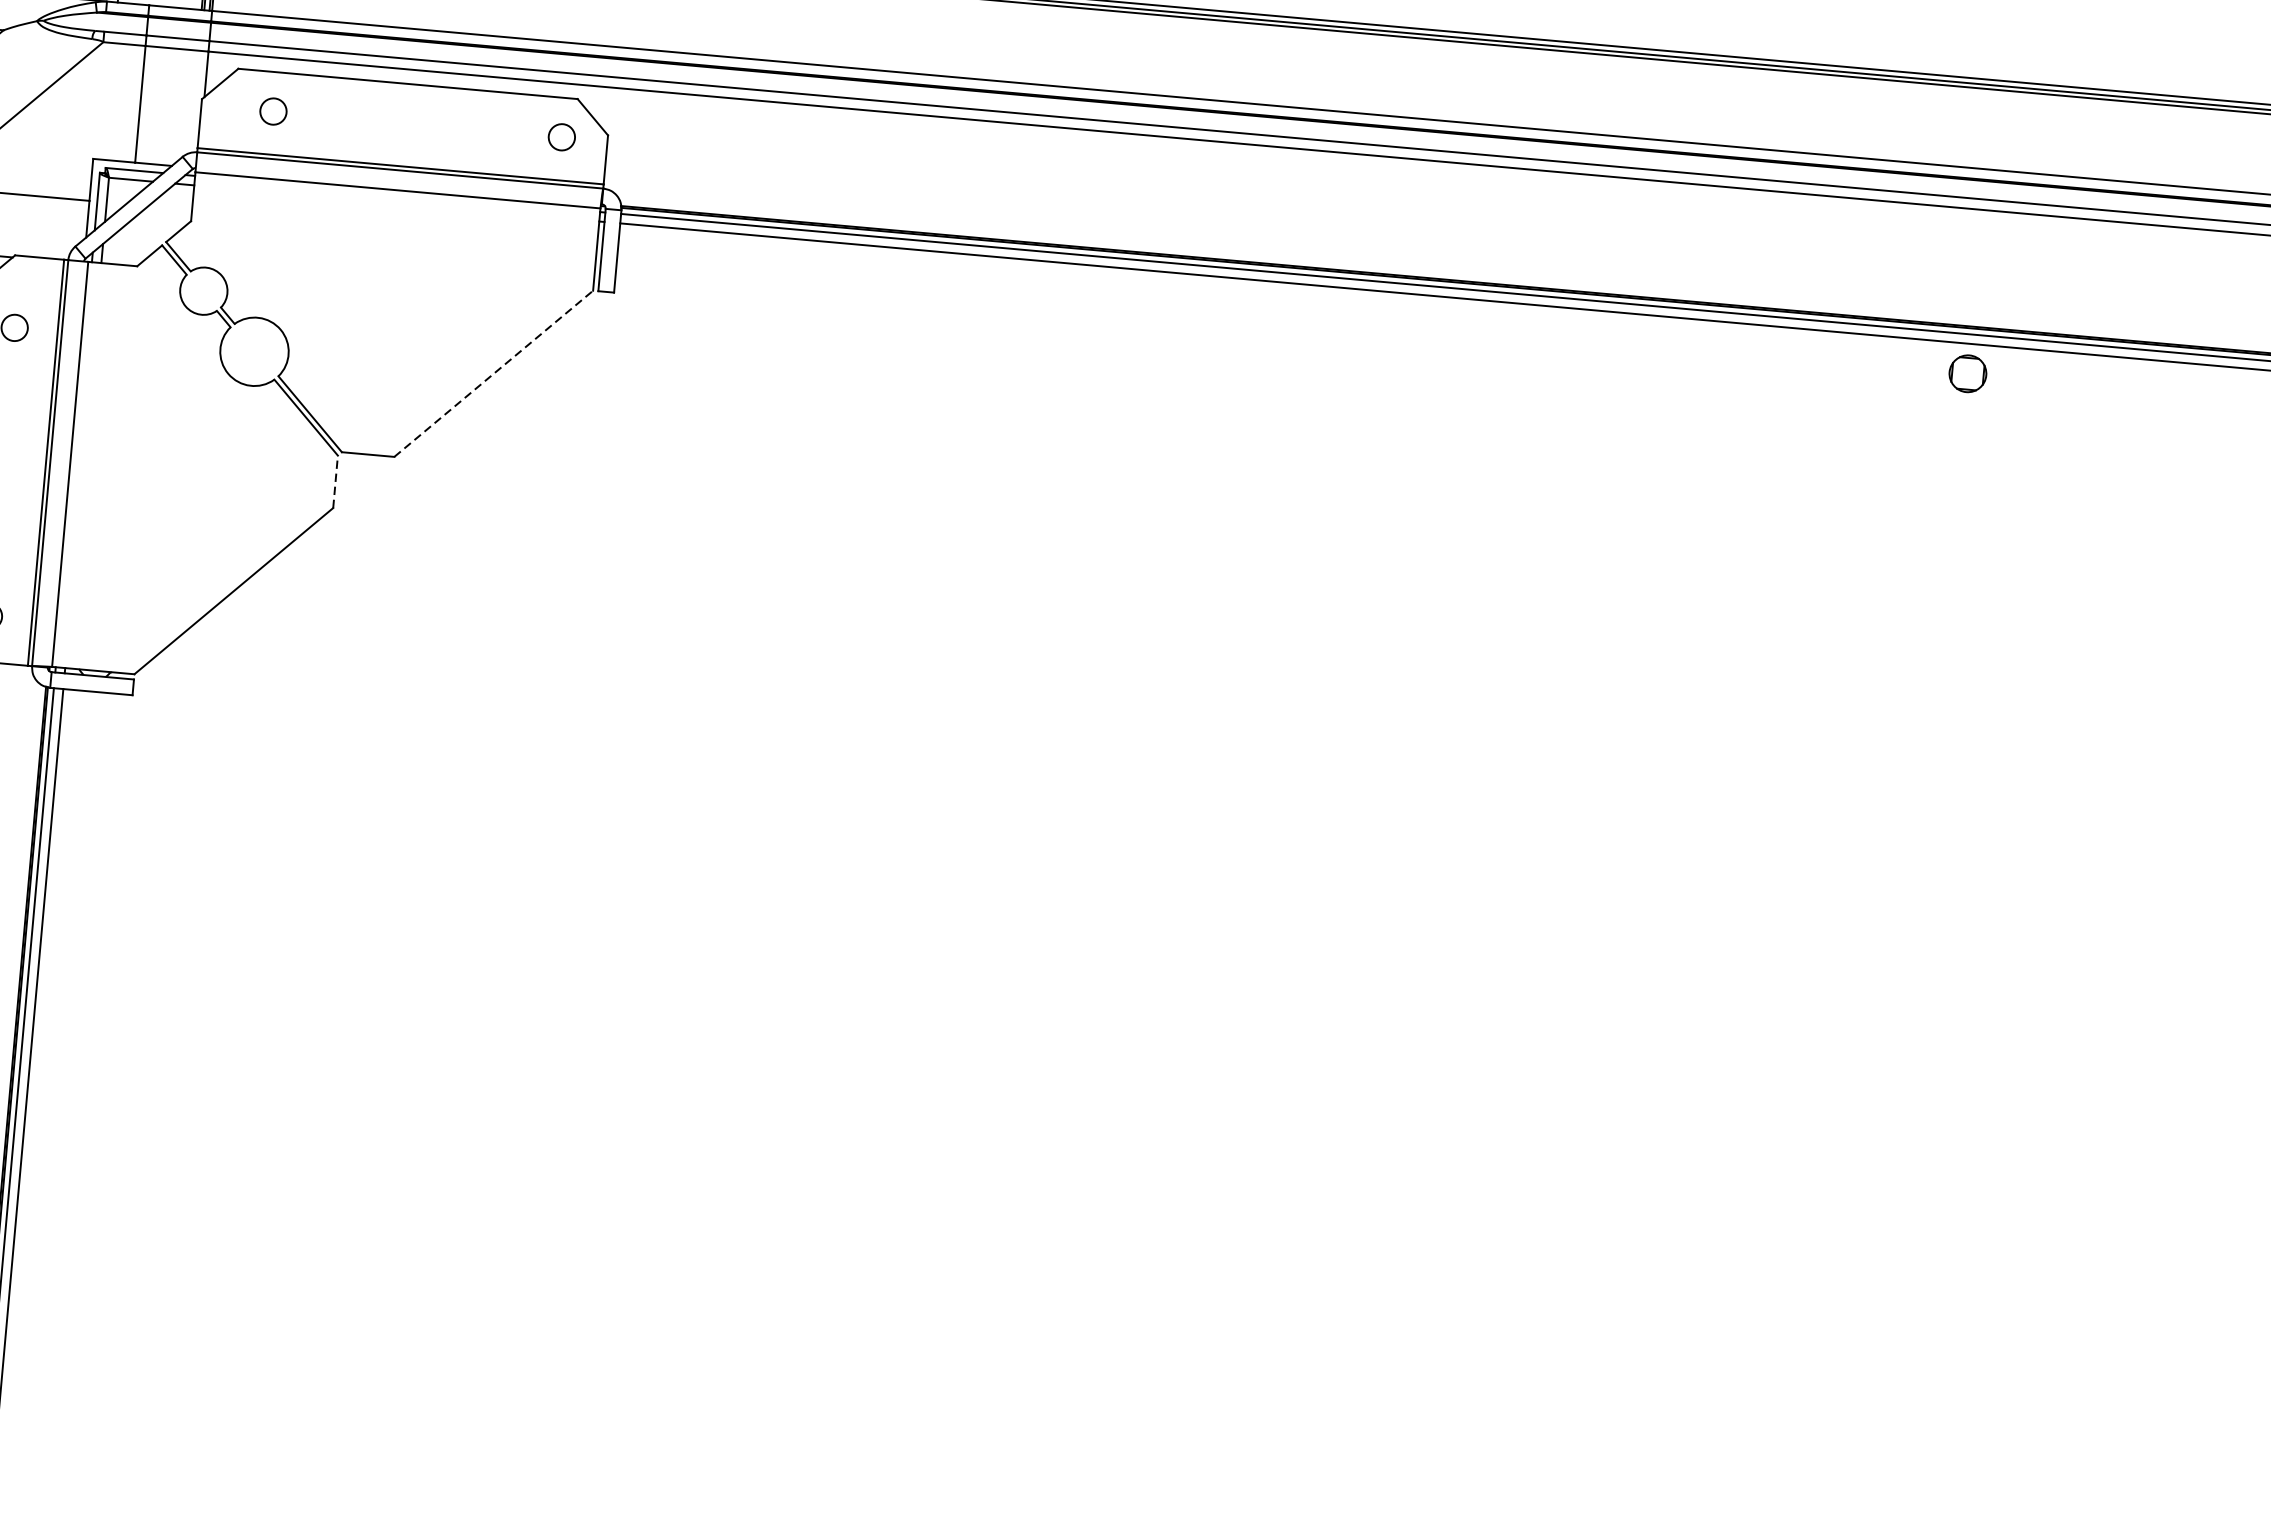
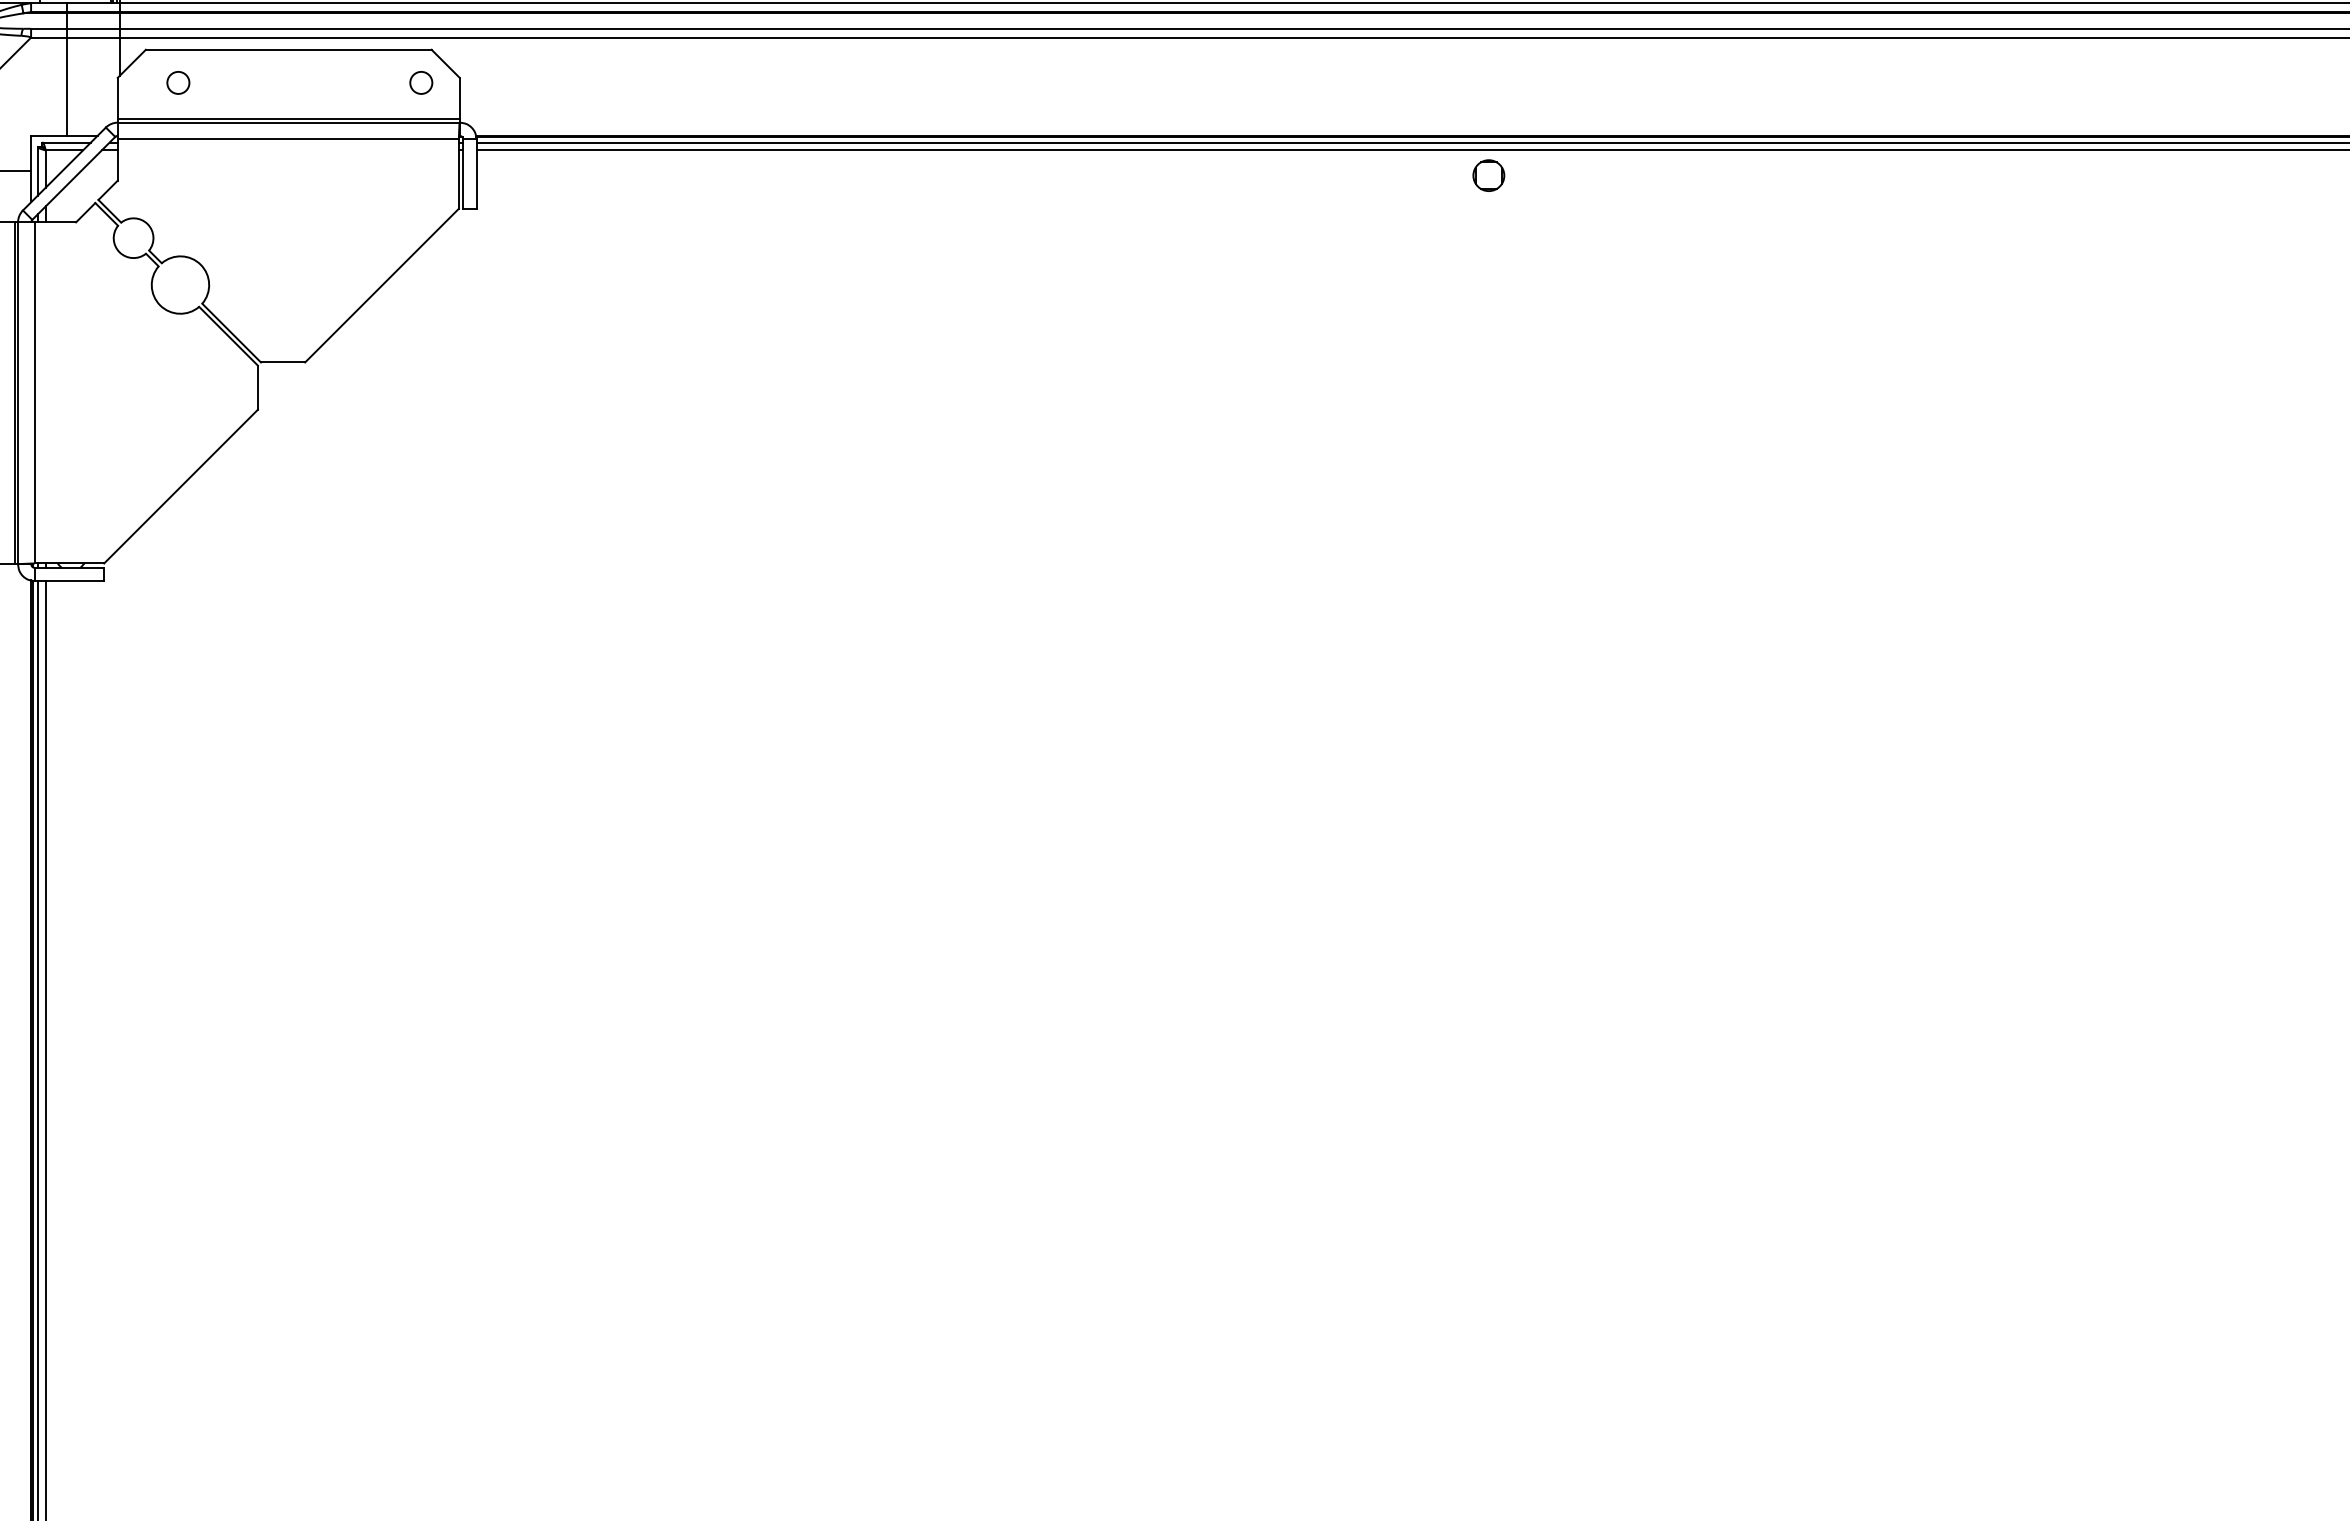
line: (494, 373) -> (382, 285), dashed -> solid
part: (1967, 373) -> (1488, 175), moved
line: (335, 481) -> (257, 387), dashed -> solid

